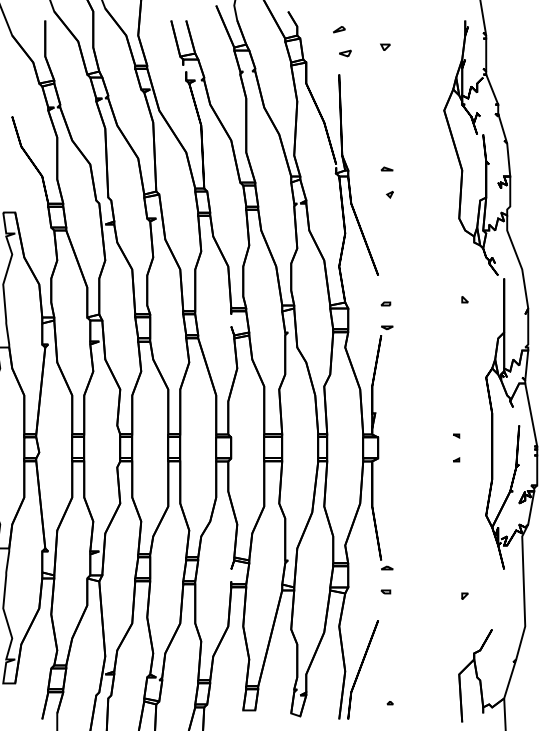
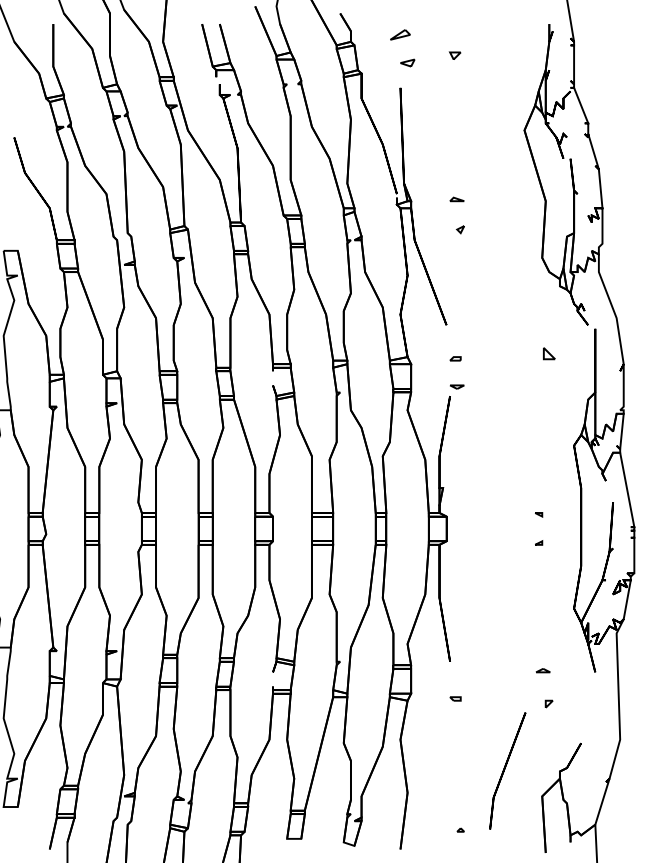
part: (339, 29) -> (400, 34), size x1.4
part: (464, 299) -> (548, 353), size x1.6
part: (386, 567) -> (542, 670), moved
part: (362, 669) -> (507, 770), moved

